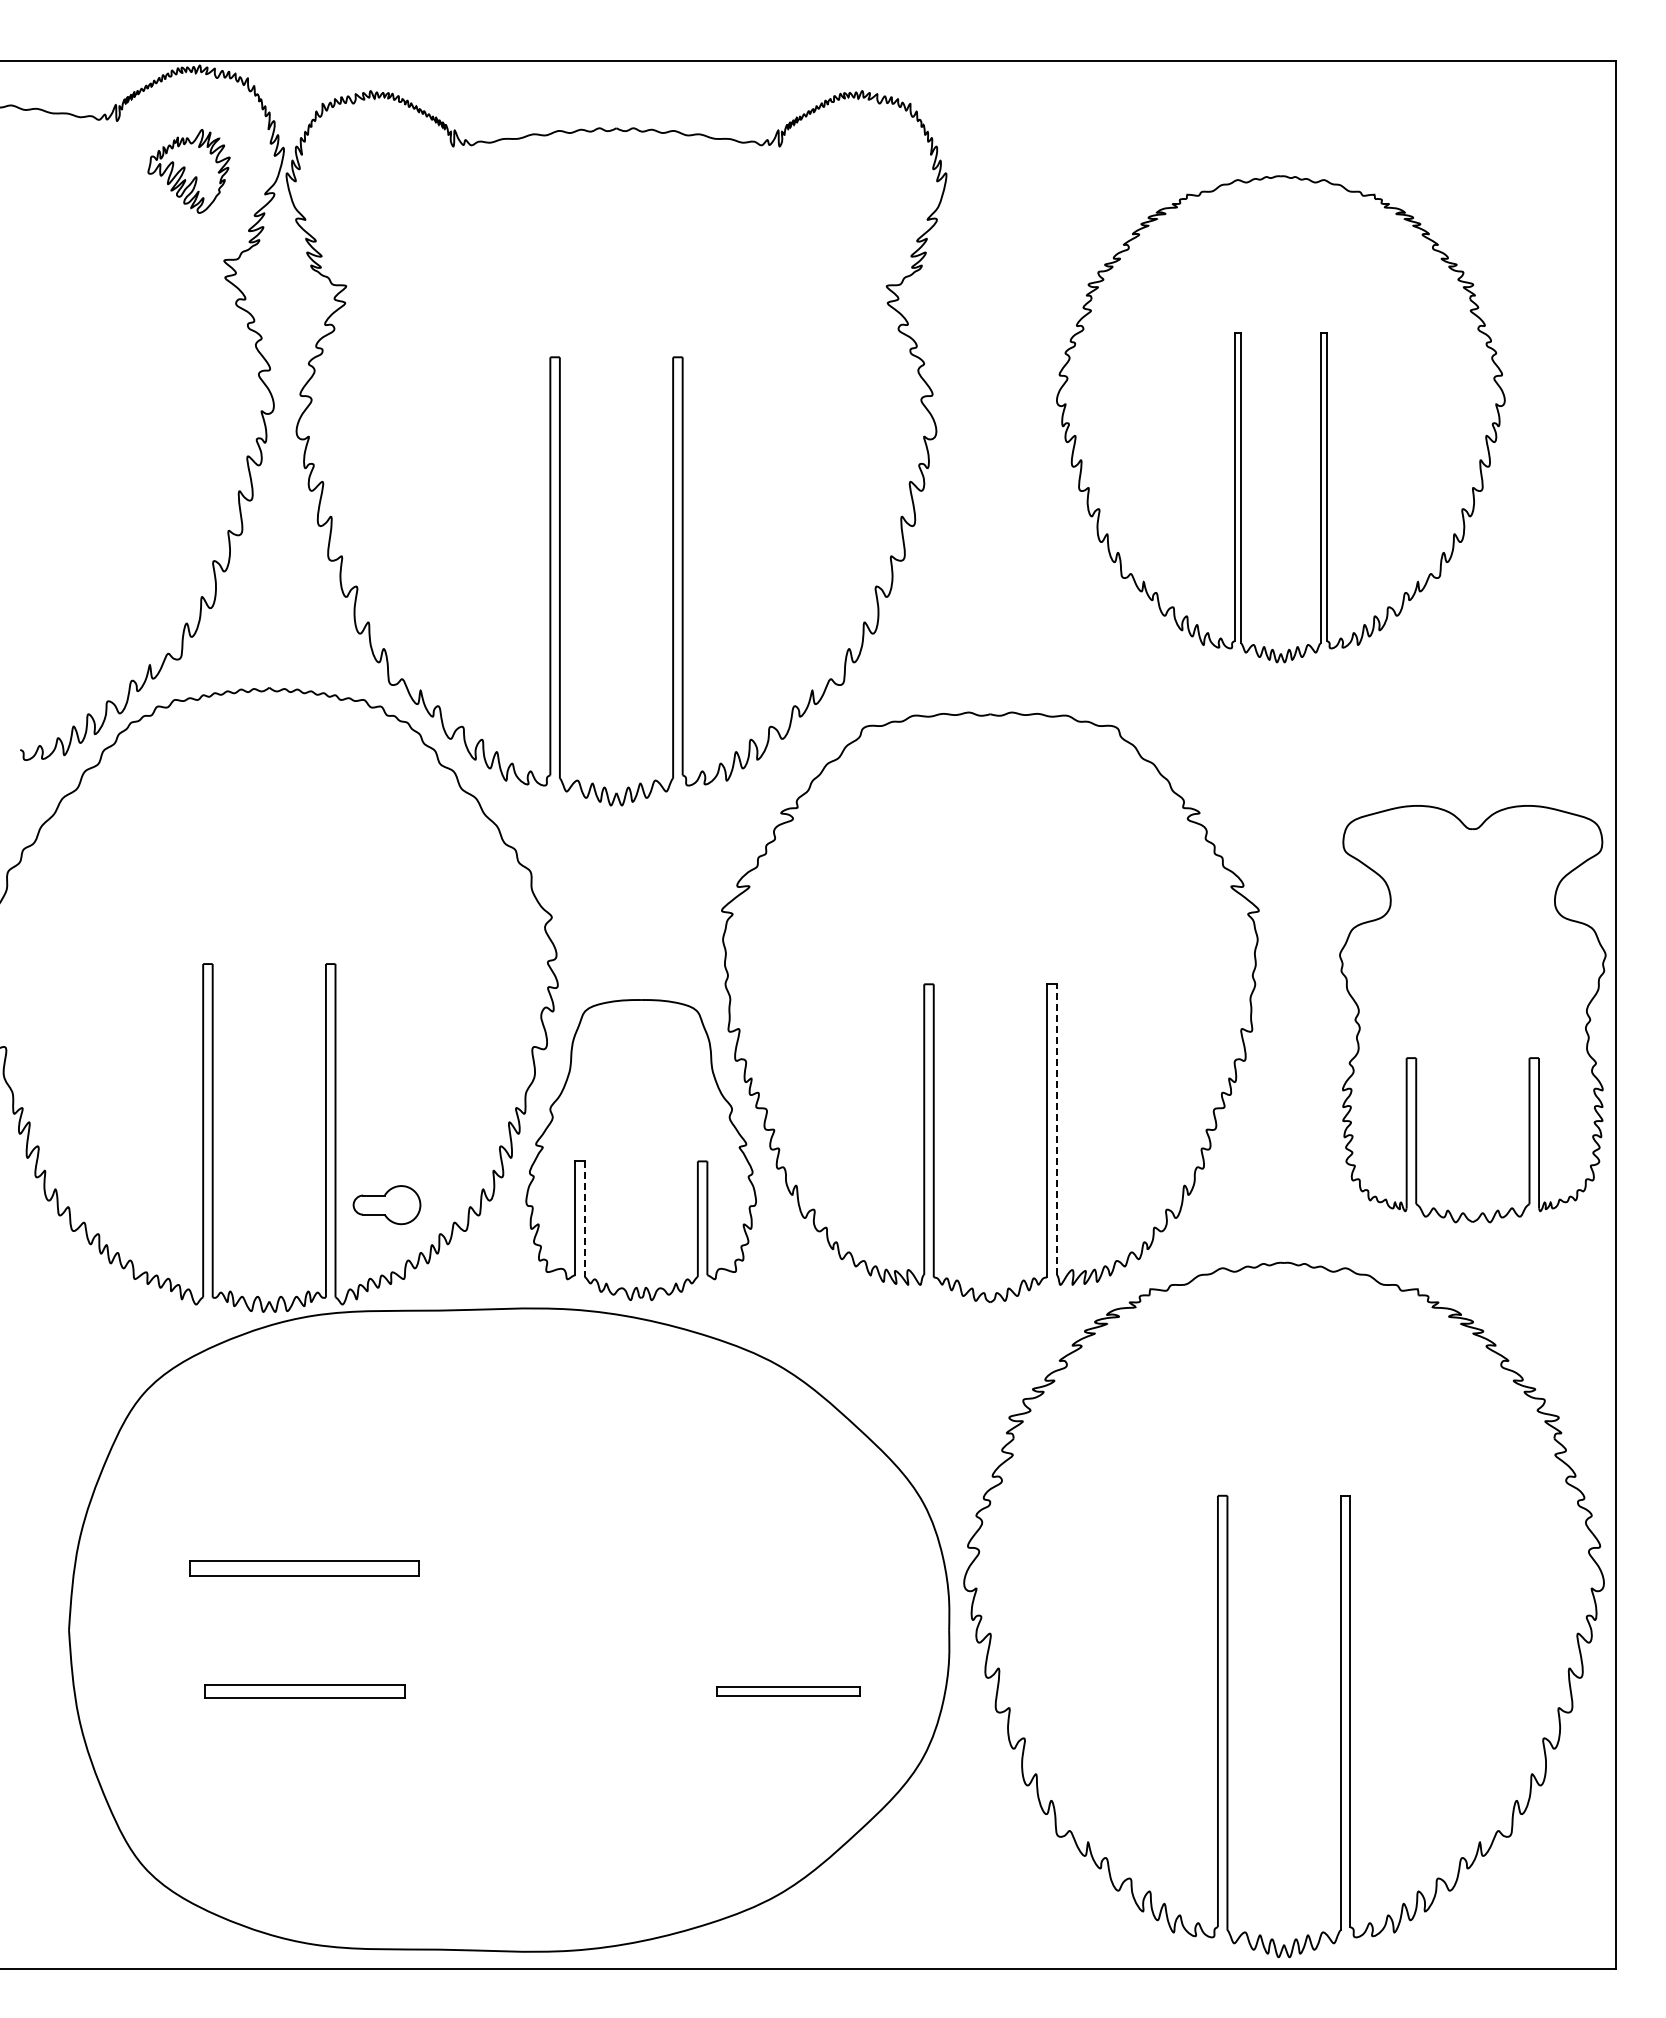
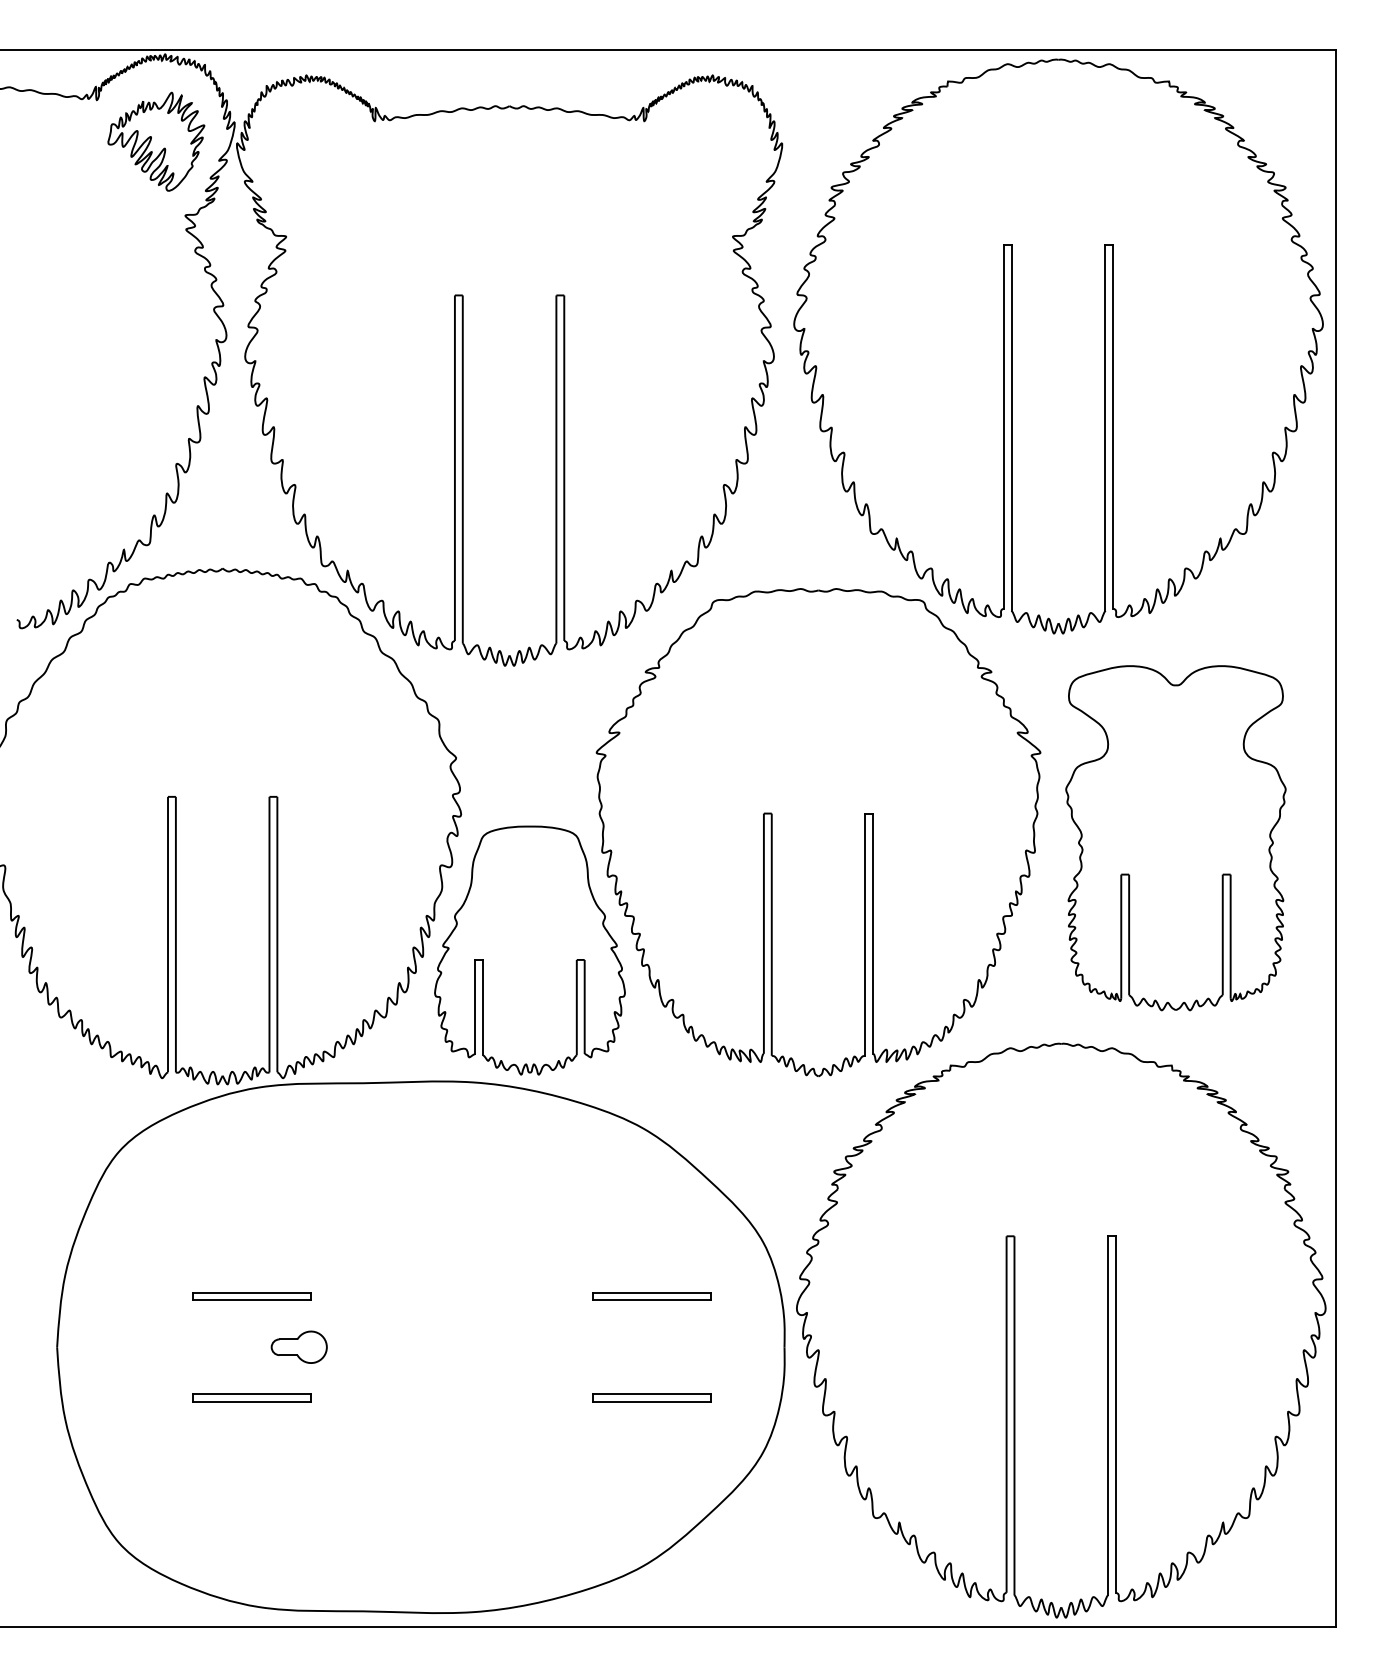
part: (188, 171) -> (155, 141), size x1.43
part: (1280, 419) -> (1058, 346), size x1.43
part: (1472, 1014) -> (1175, 838), moved
line: (1056, 1129) -> (873, 933), dashed -> solid
part: (386, 1205) -> (298, 1347), moved
line: (584, 1219) -> (483, 1007), dashed -> solid
part: (304, 1568) -> (251, 1296), size x0.62
part: (788, 1568) -> (651, 1296), added
part: (304, 1691) -> (251, 1398), size x0.71

